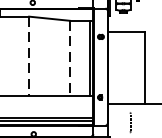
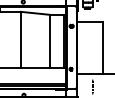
line: (28, 57) -> (20, 40), dashed -> solid
line: (69, 58) -> (49, 41), dashed -> solid

